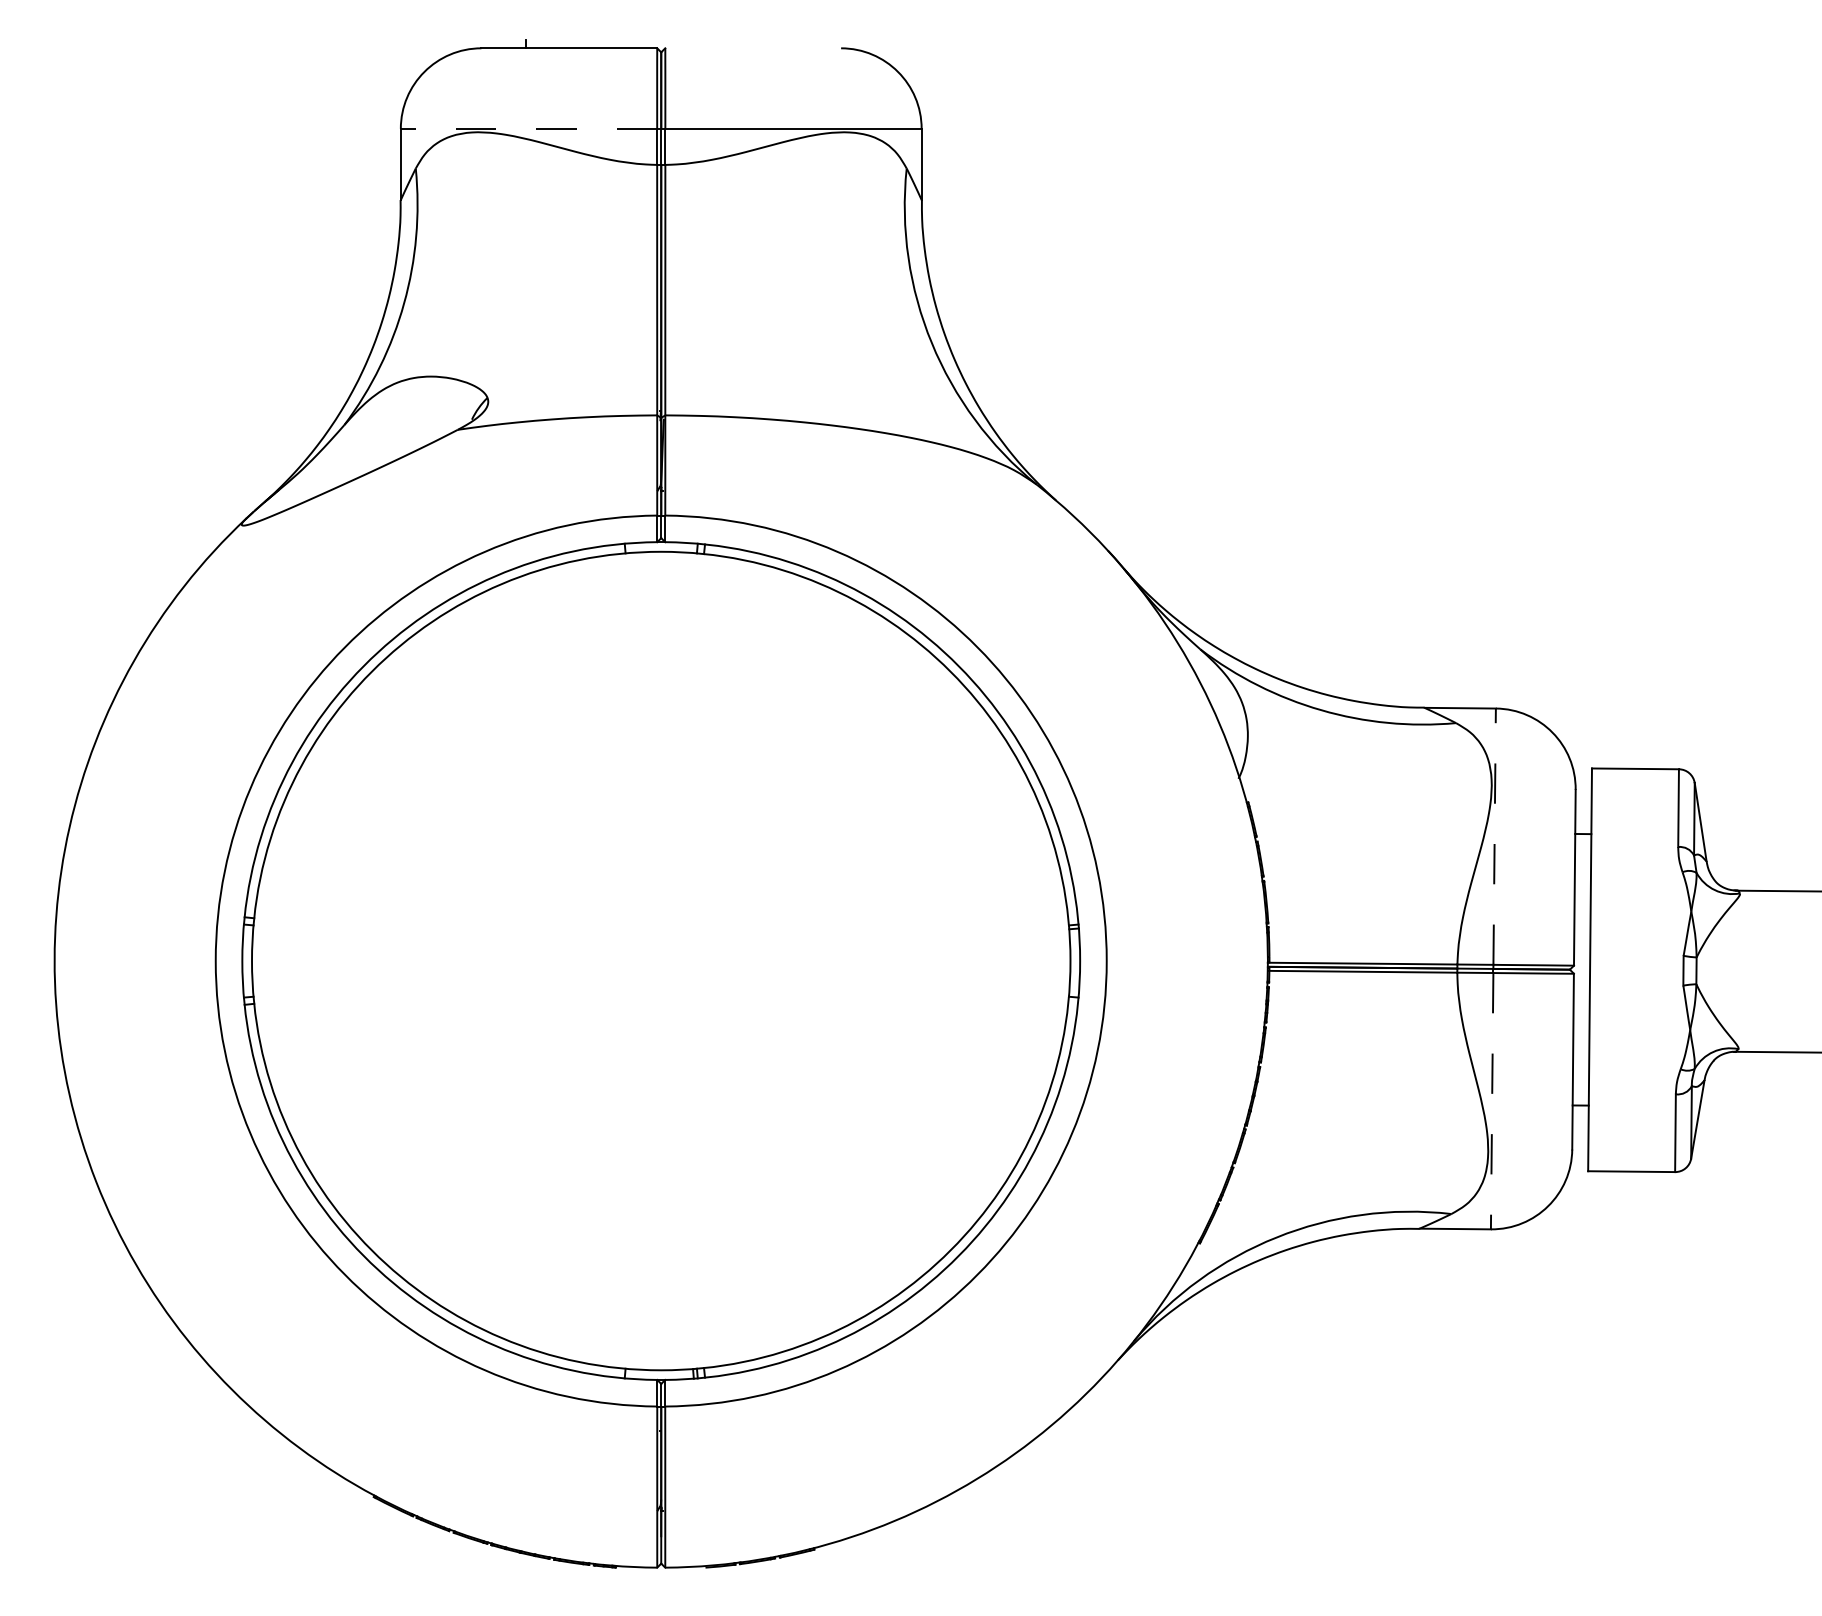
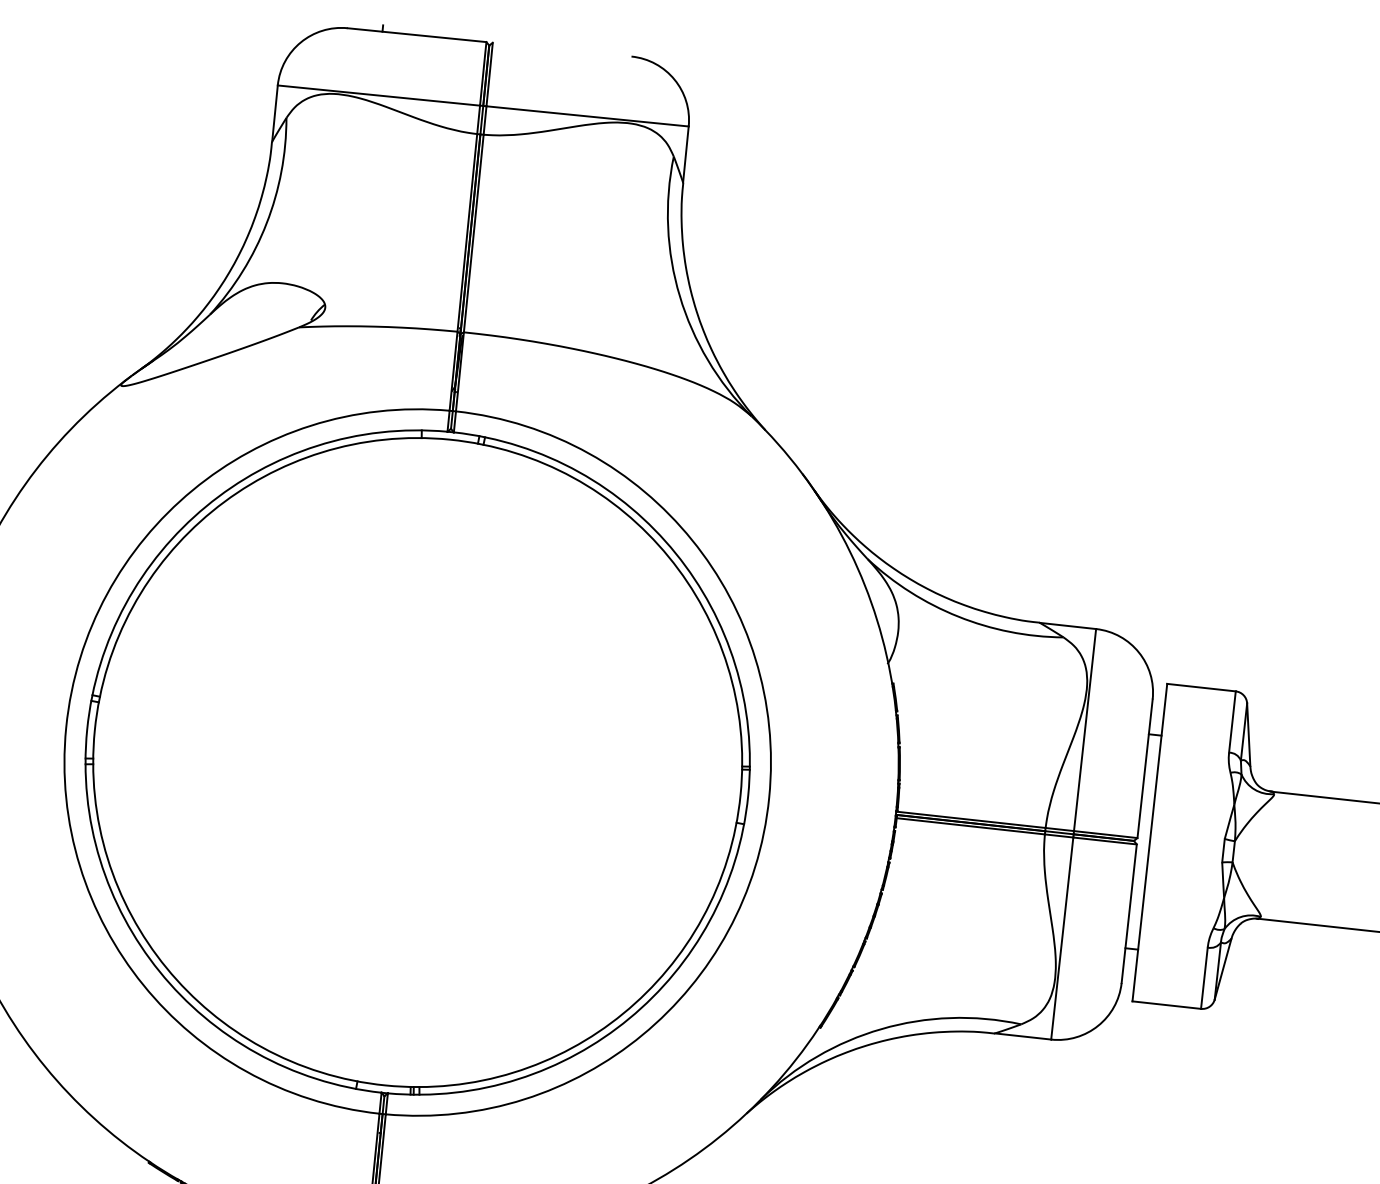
line: (528, 128) -> (378, 95), dashed -> solid
line: (1494, 836) -> (1084, 729), dashed -> solid
line: (1492, 1101) -> (1062, 938), dashed -> solid

